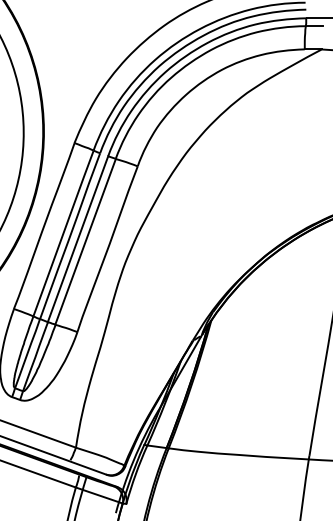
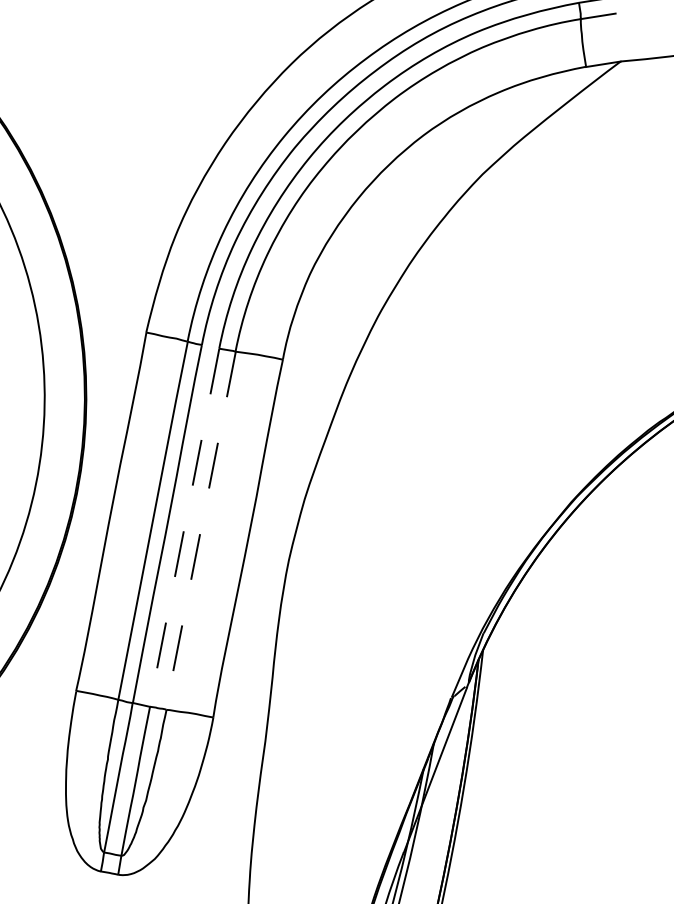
line: (77, 239) -> (183, 528), solid -> dashed
line: (85, 242) -> (200, 532), solid -> dashed

